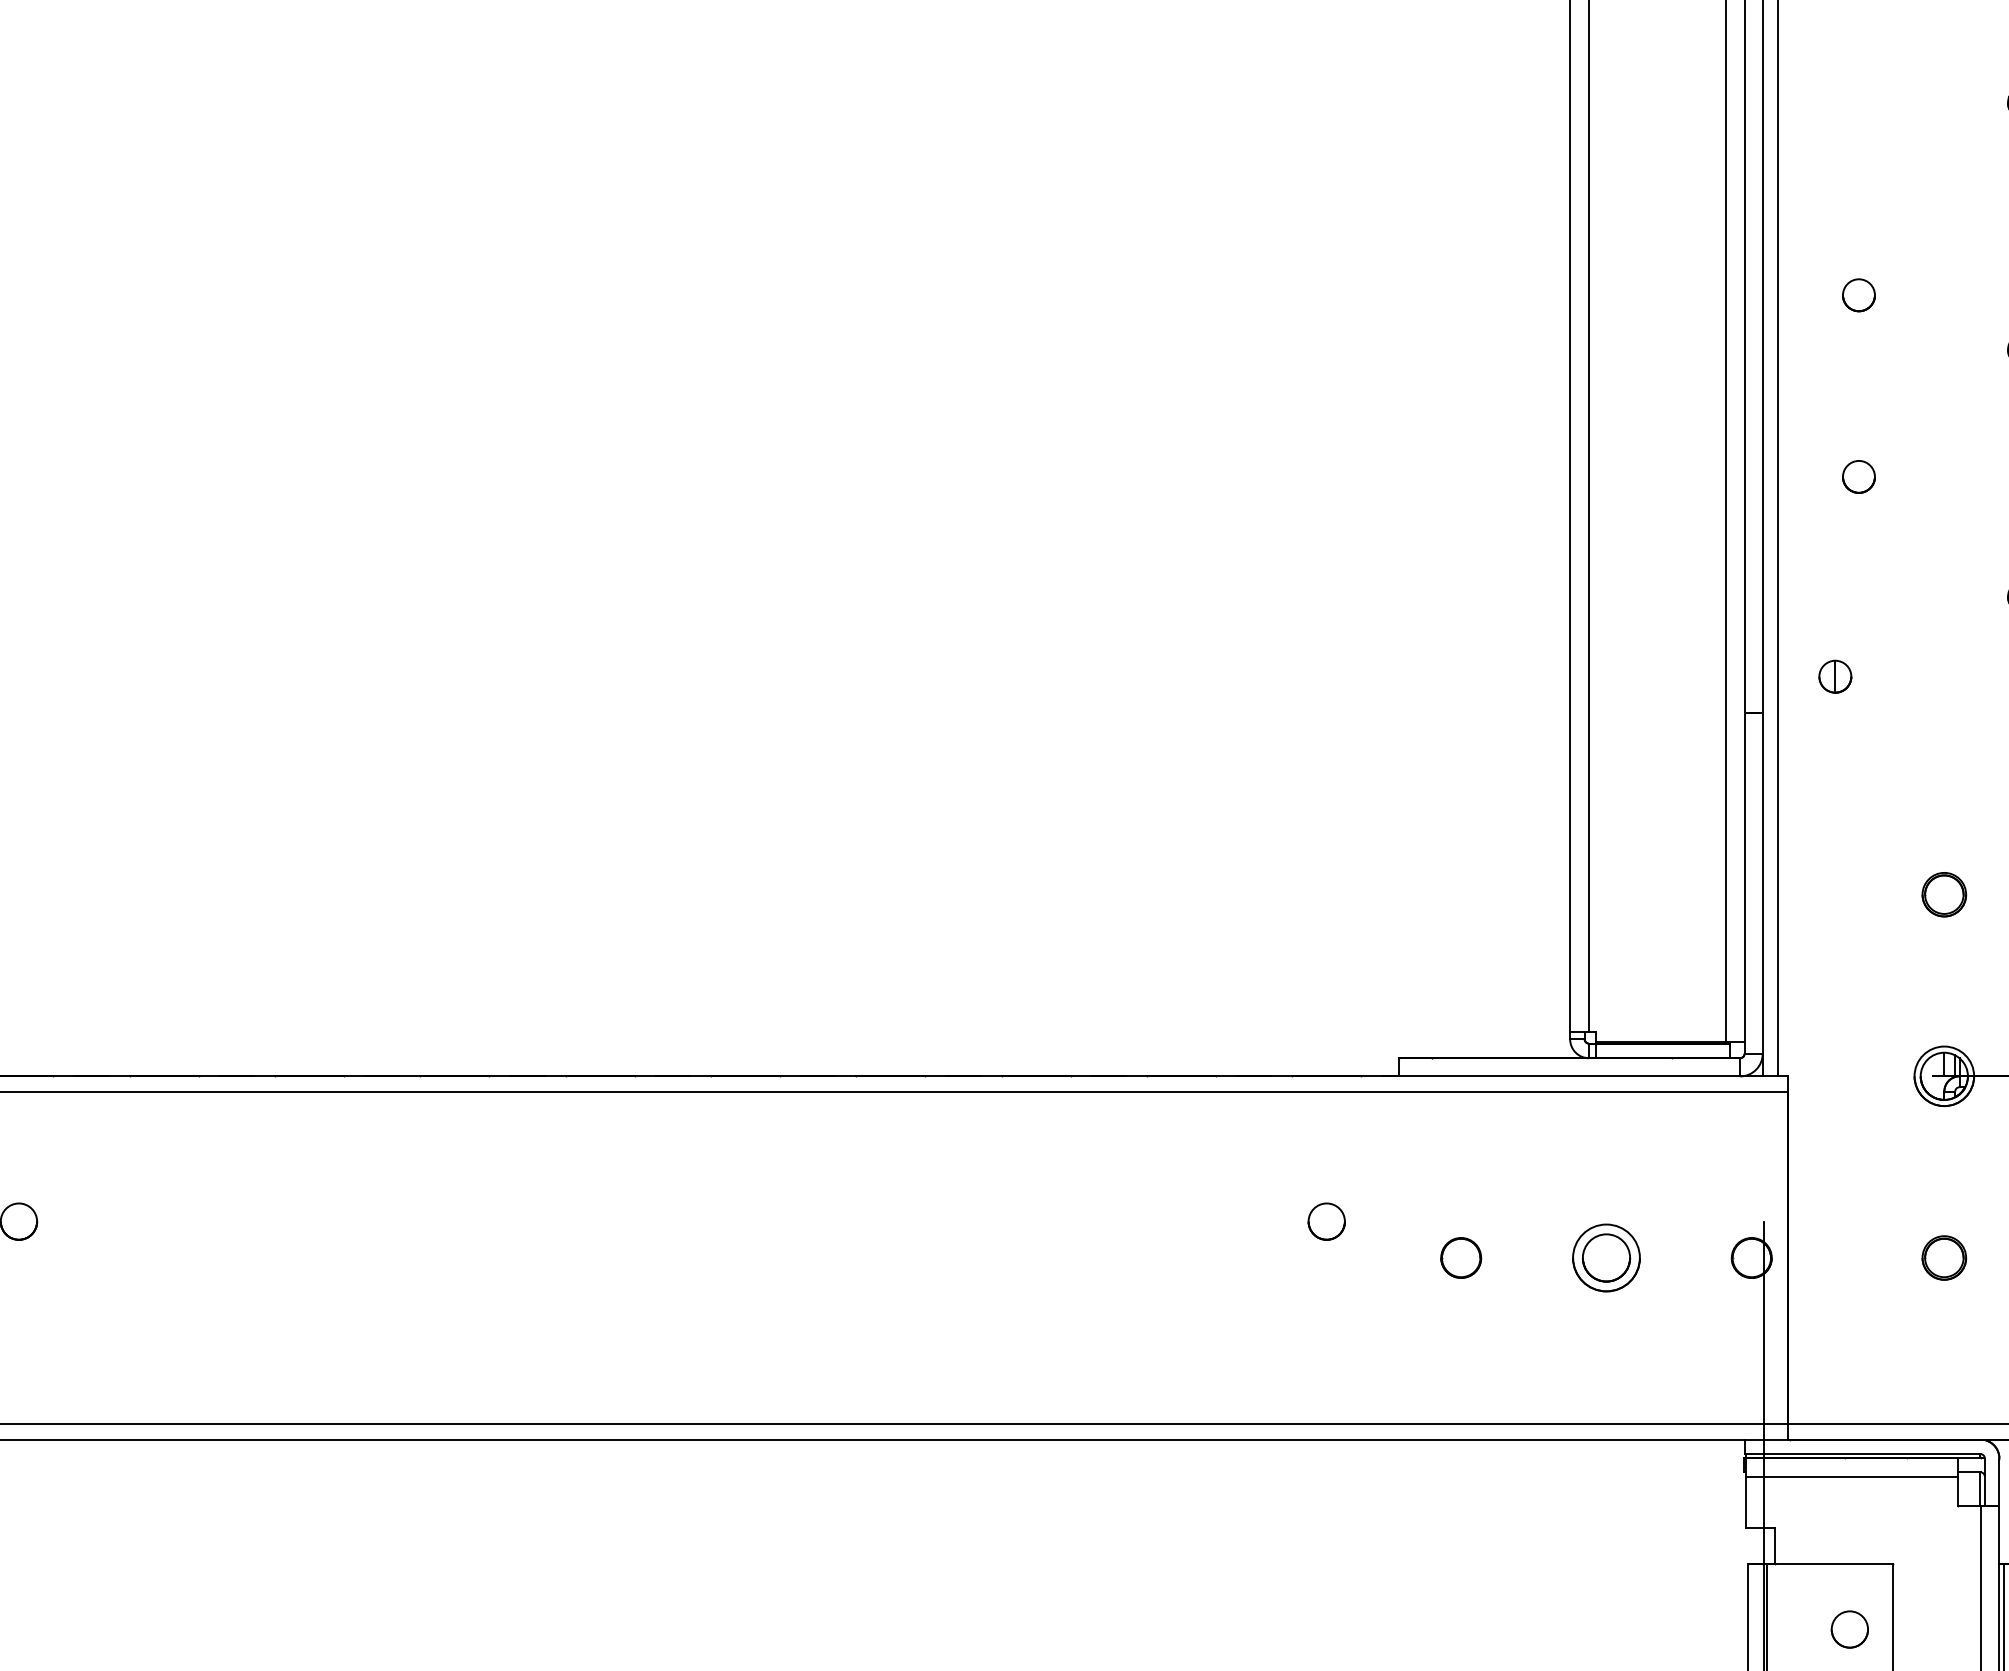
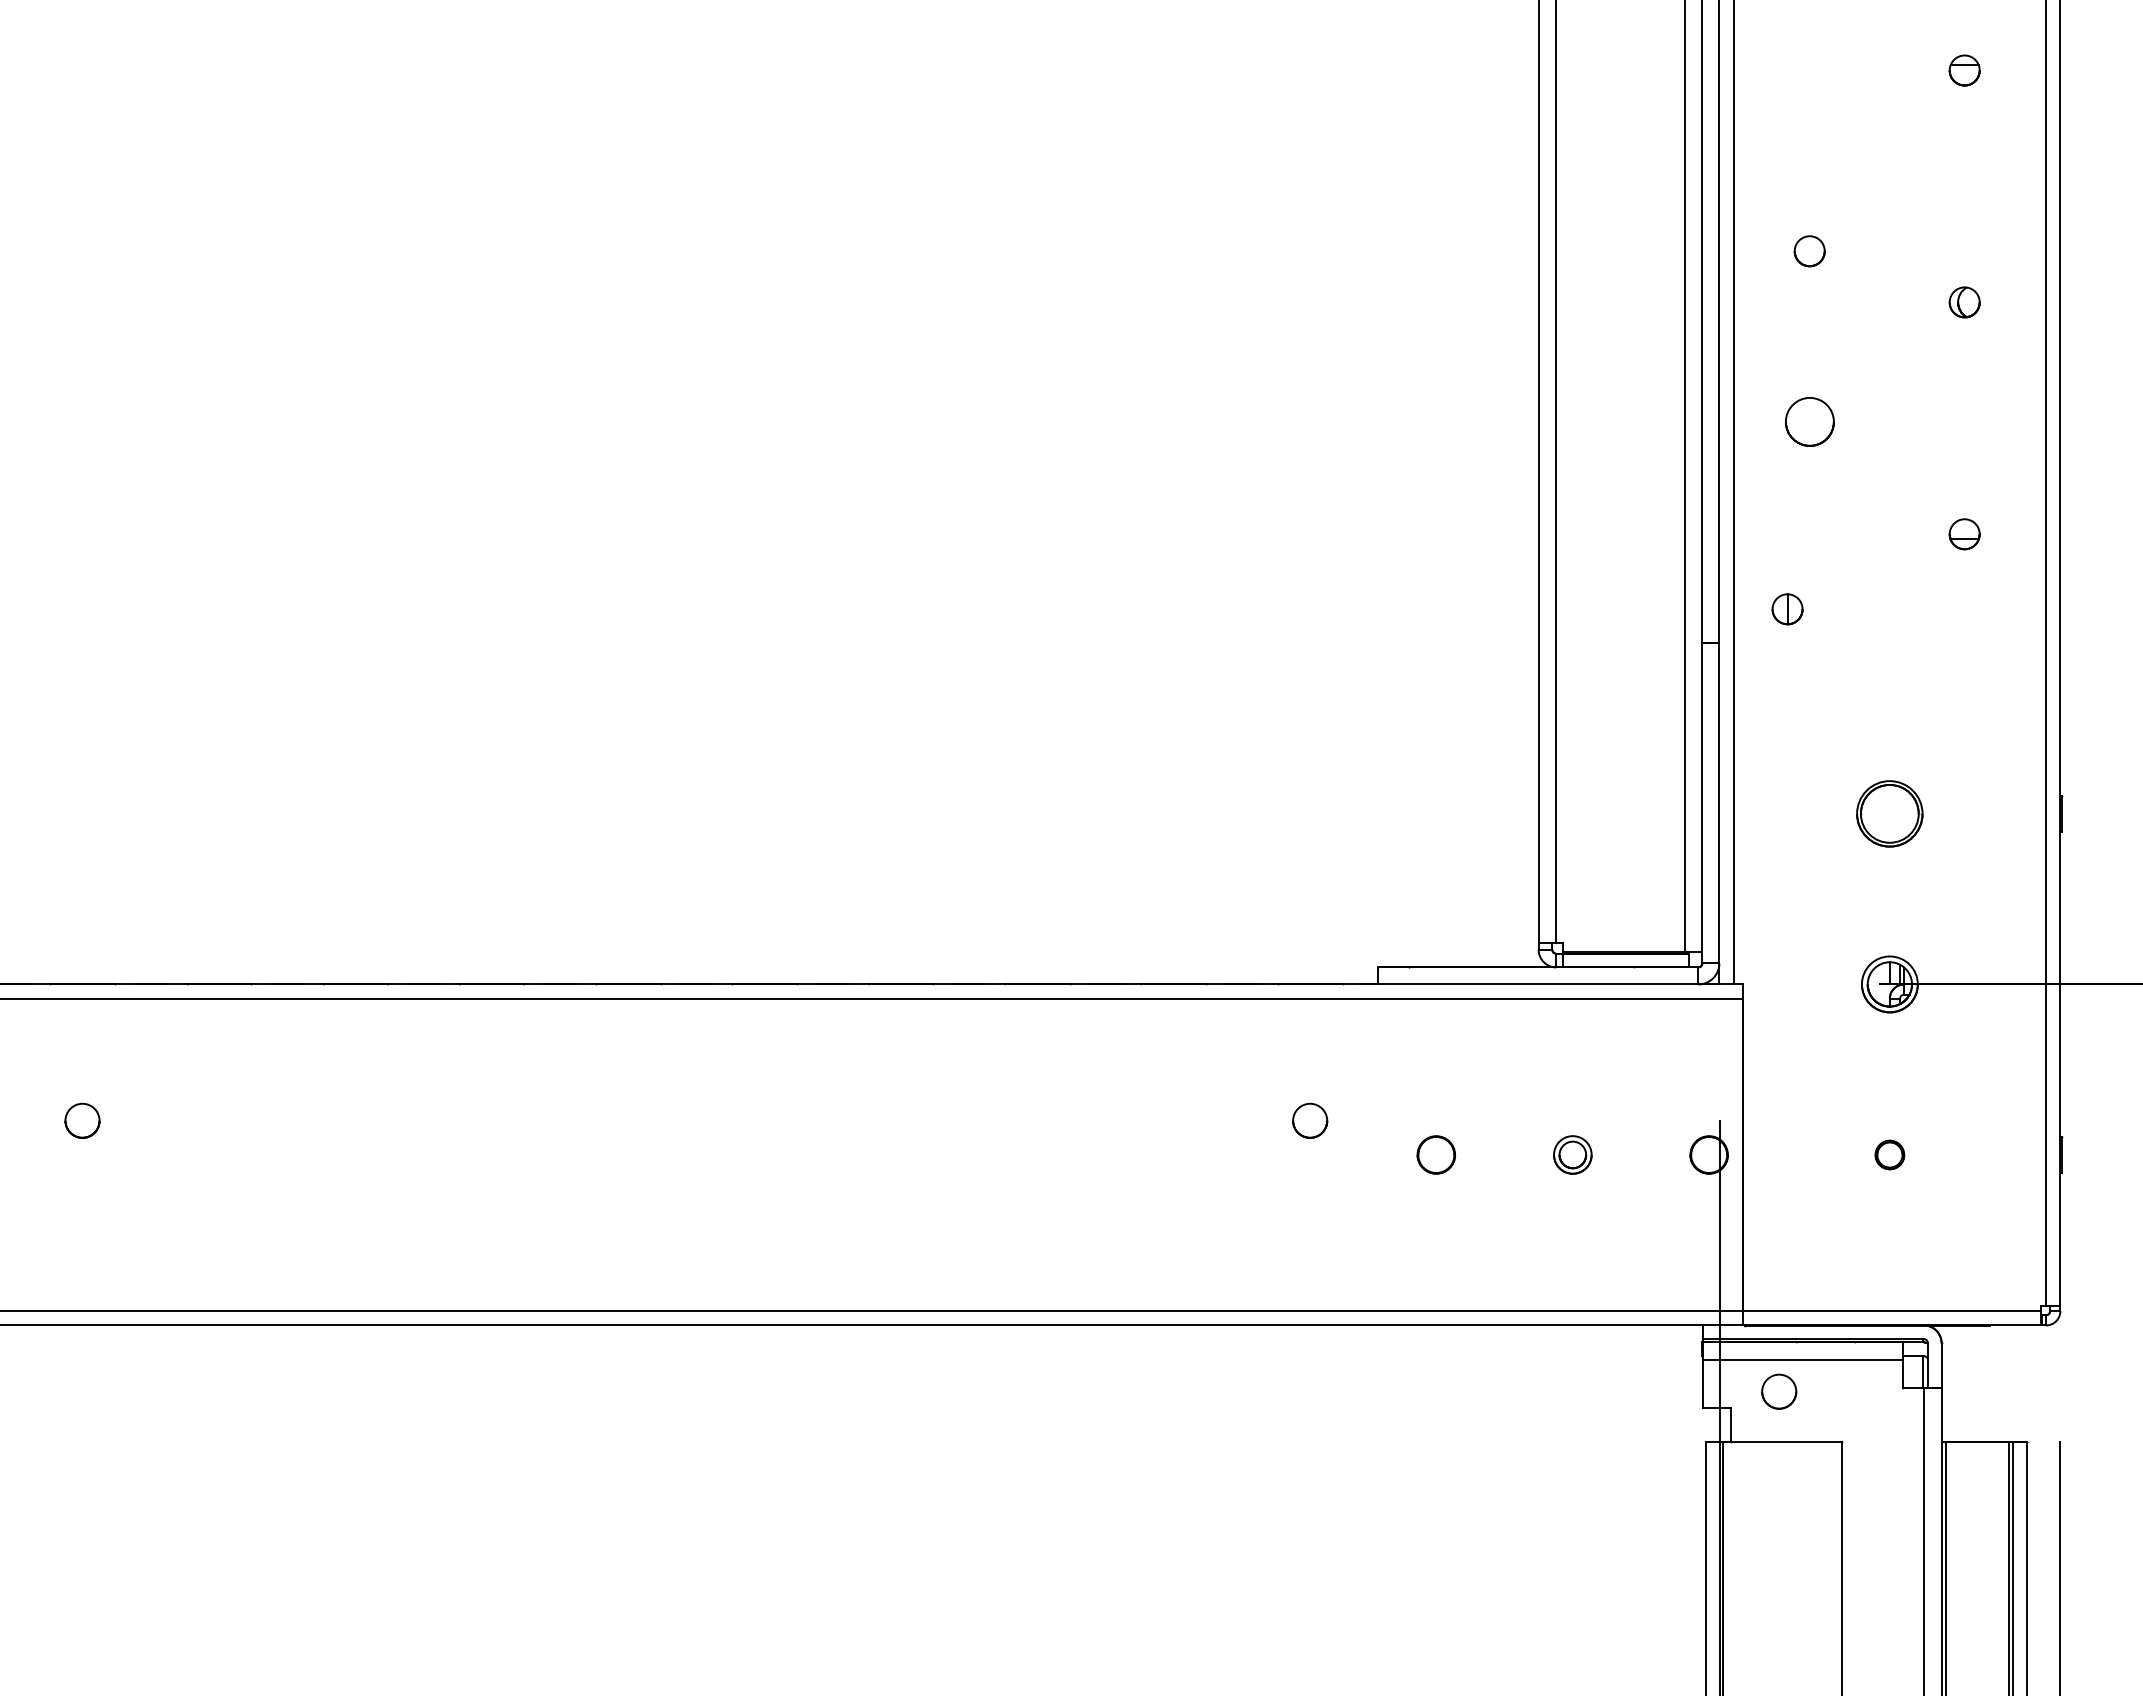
circle: (1858, 476) -> (1809, 421), size x1.6
part: (1943, 894) -> (1889, 813), size x1.6
part: (1606, 1257) -> (1572, 1154), size x0.6
part: (1943, 1257) -> (1889, 1154), size x0.7
circle: (1850, 1629) -> (1779, 1391), moved

